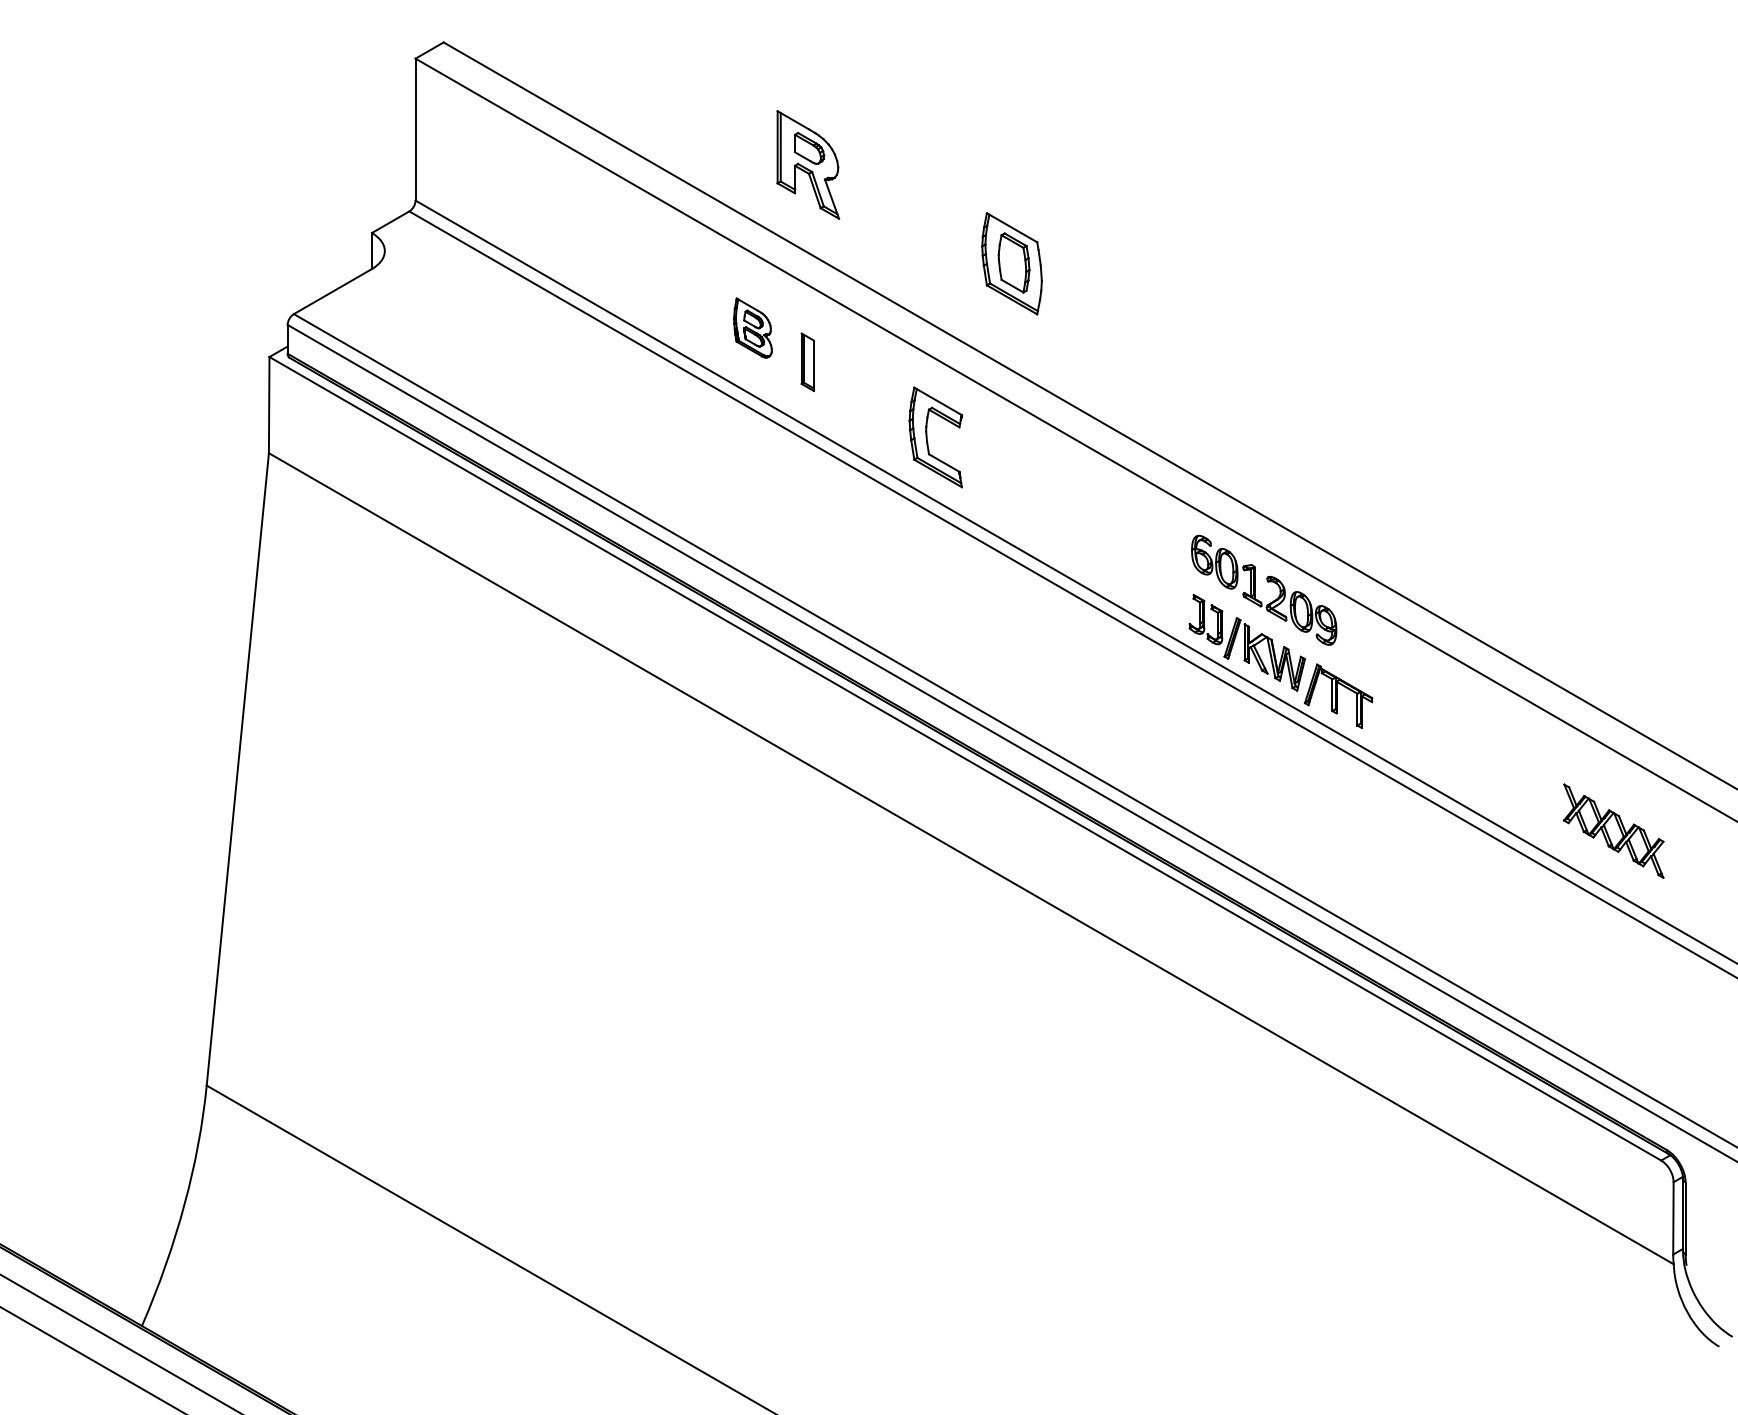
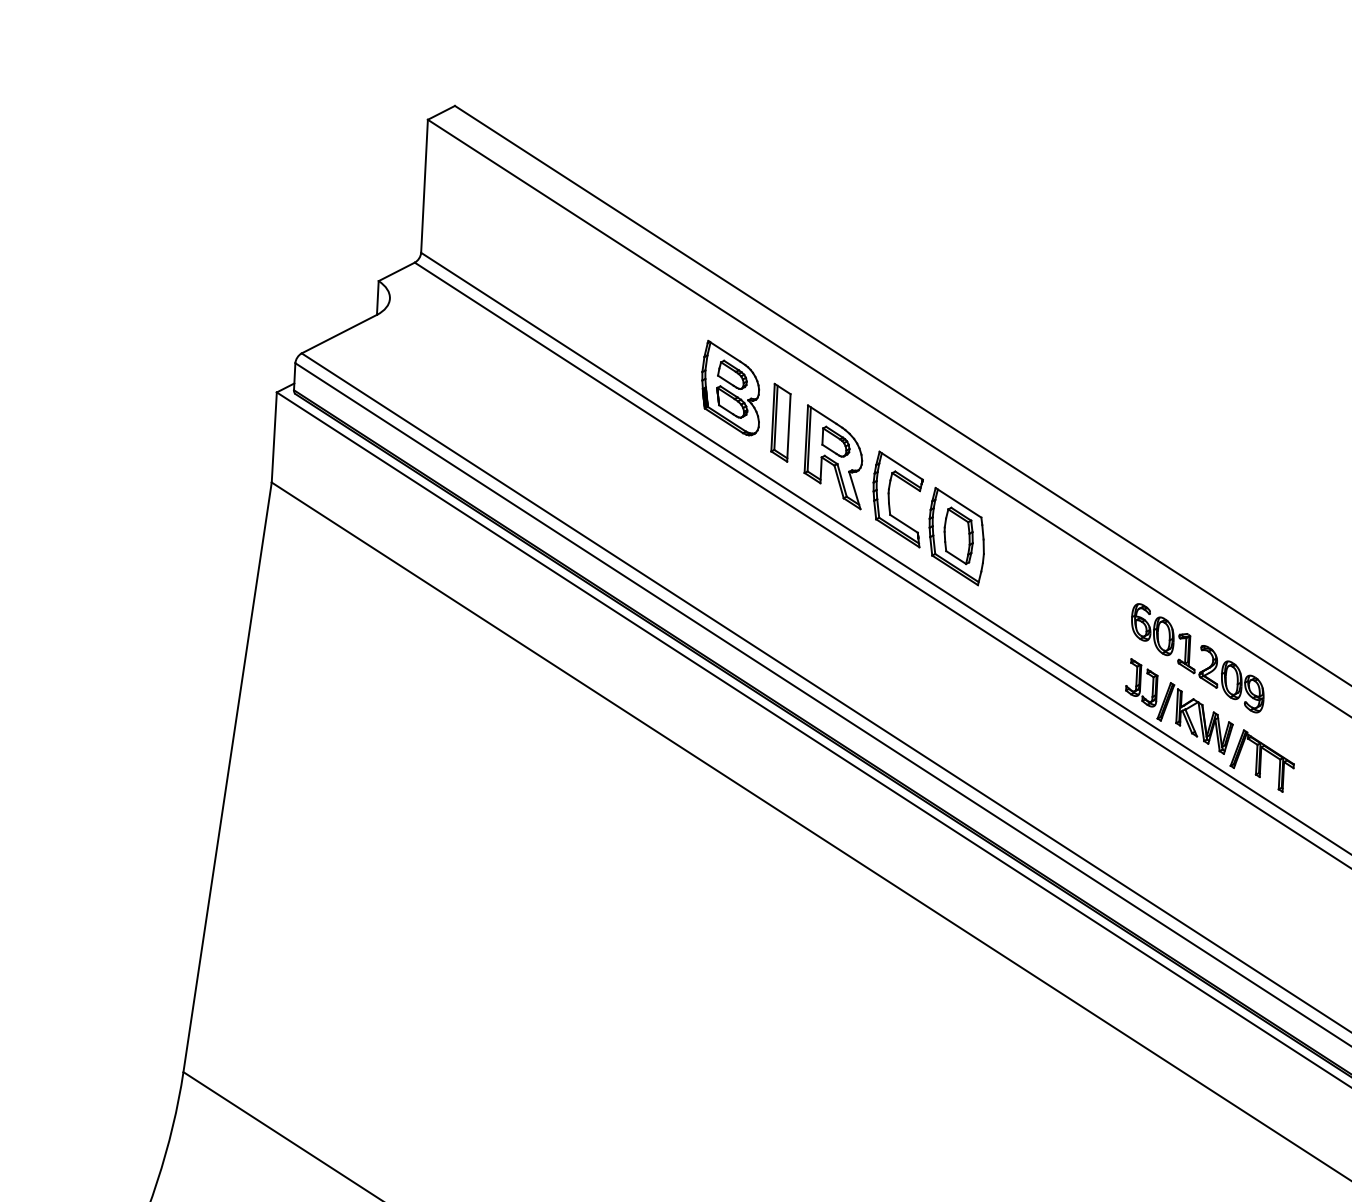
part: (808, 164) -> (834, 456), moved
part: (1011, 263) -> (956, 536), moved
part: (752, 327) -> (730, 387), size x1.67
part: (807, 362) -> (780, 423), size x1.43

